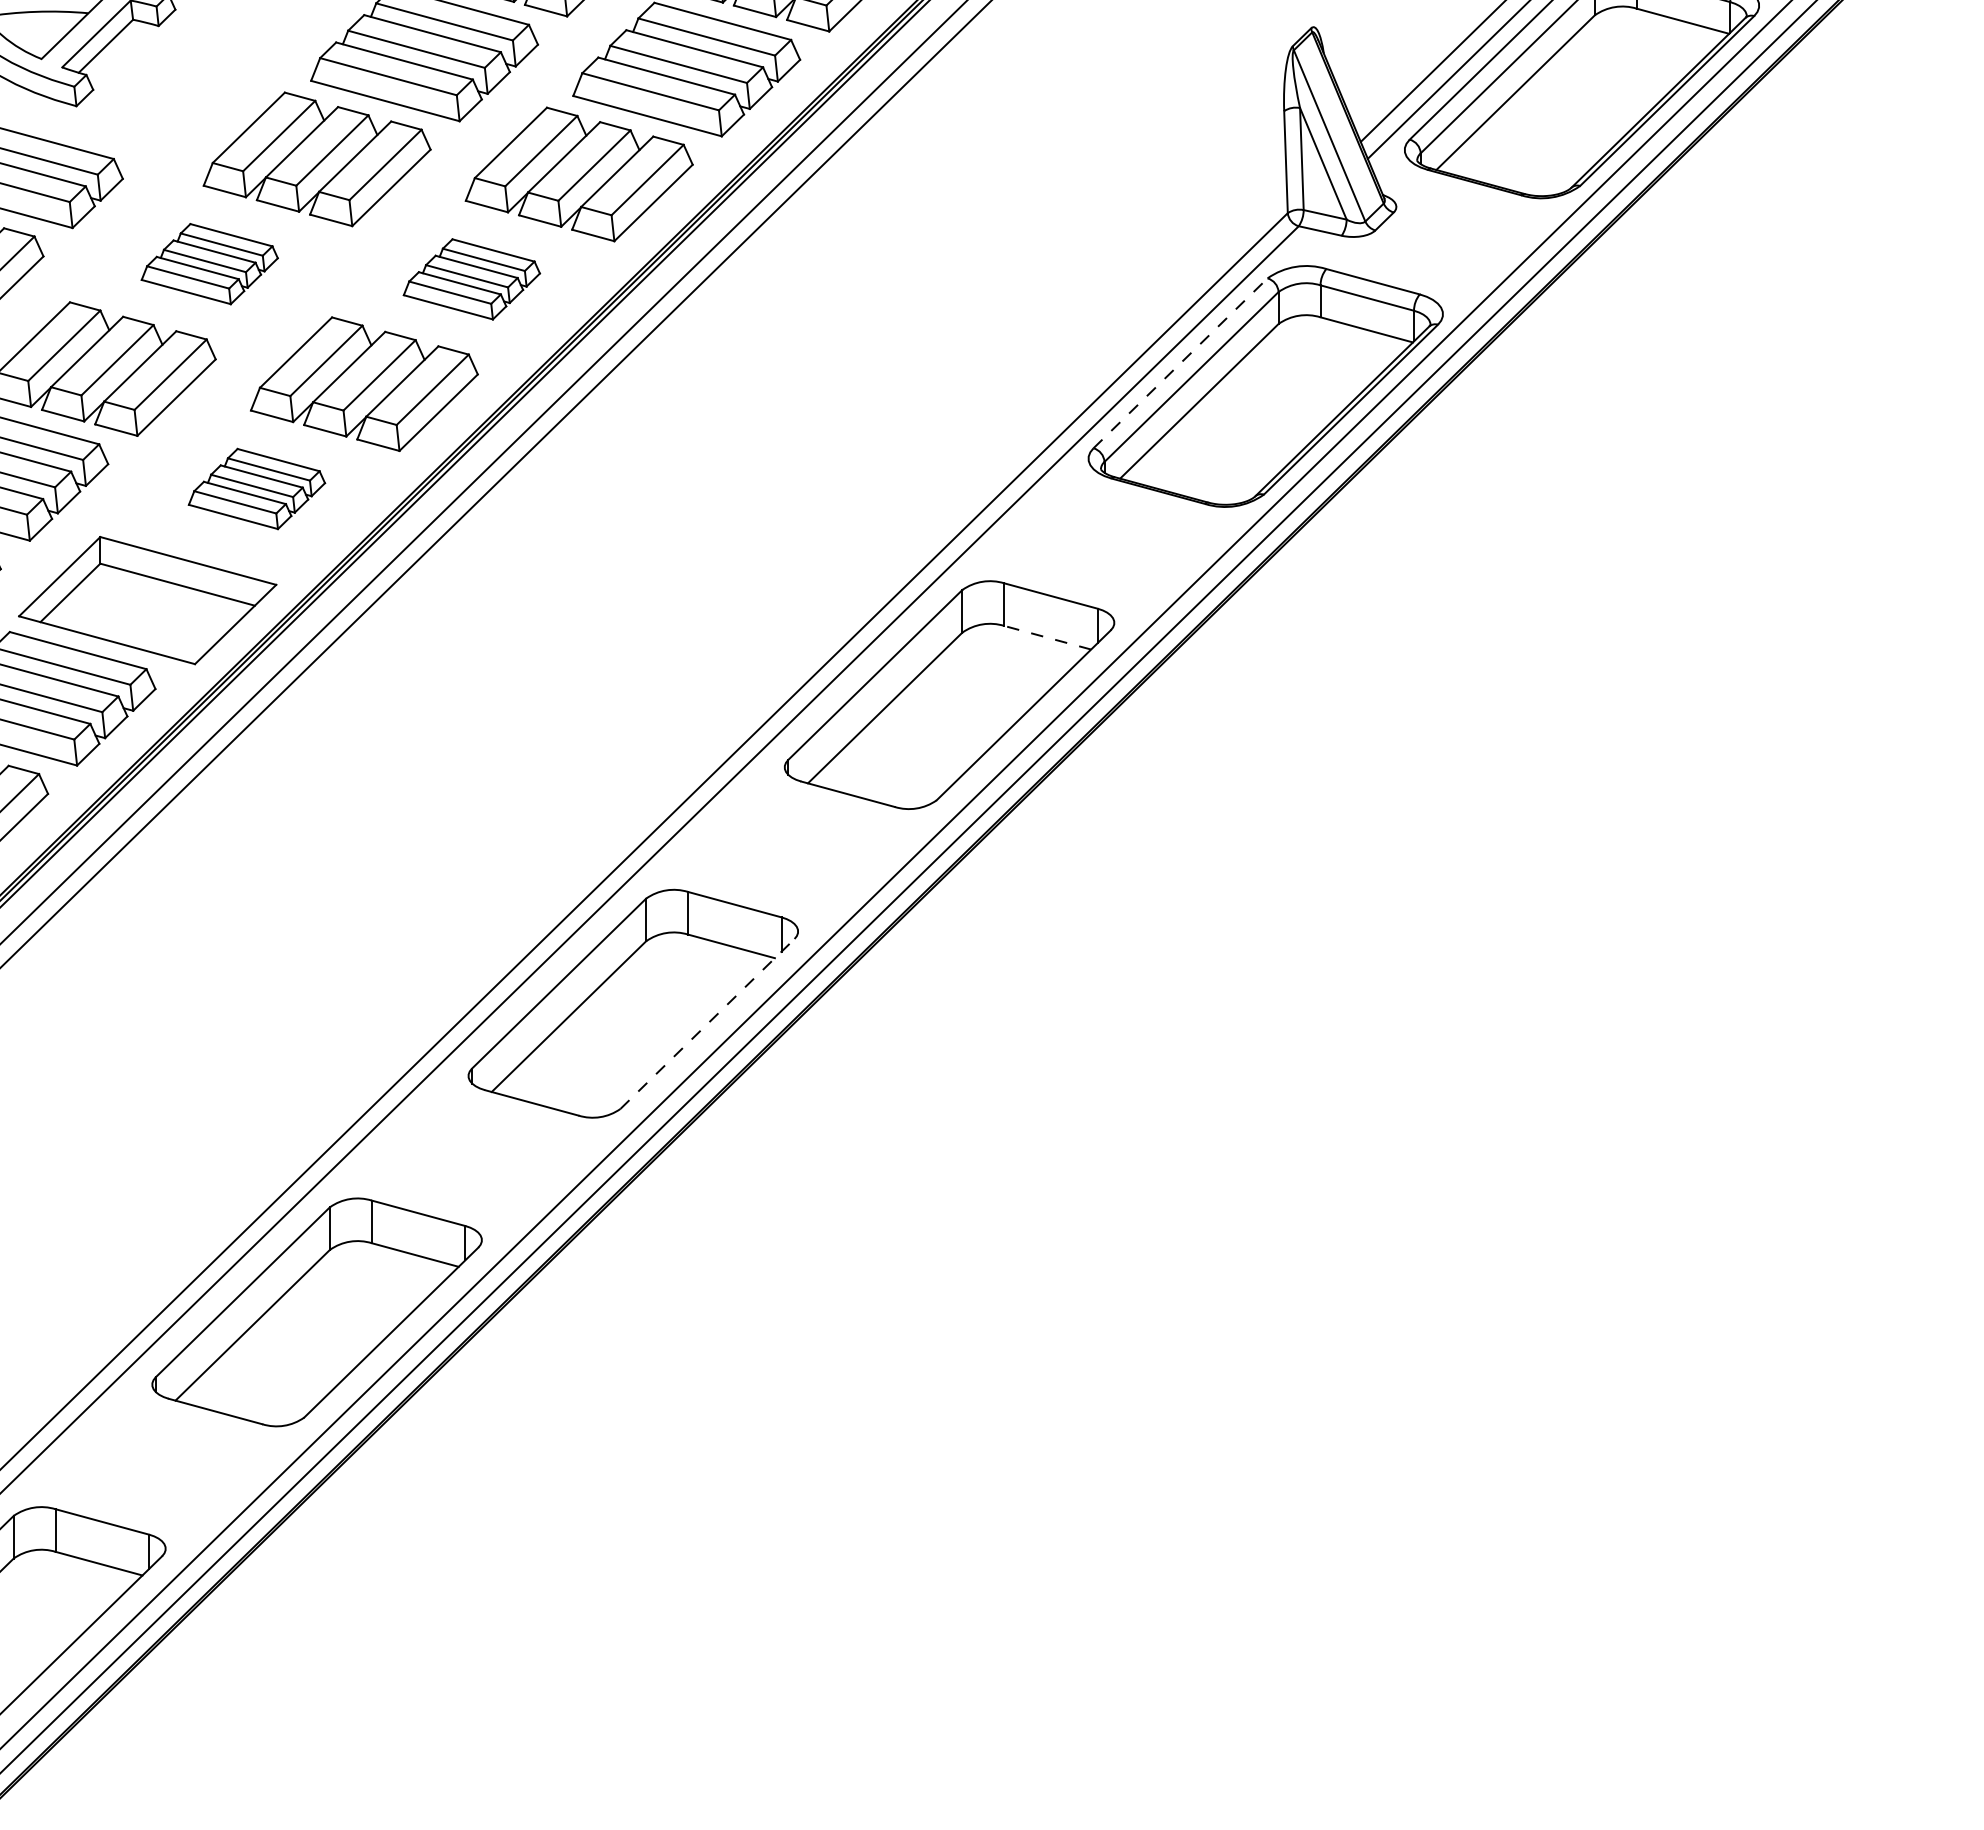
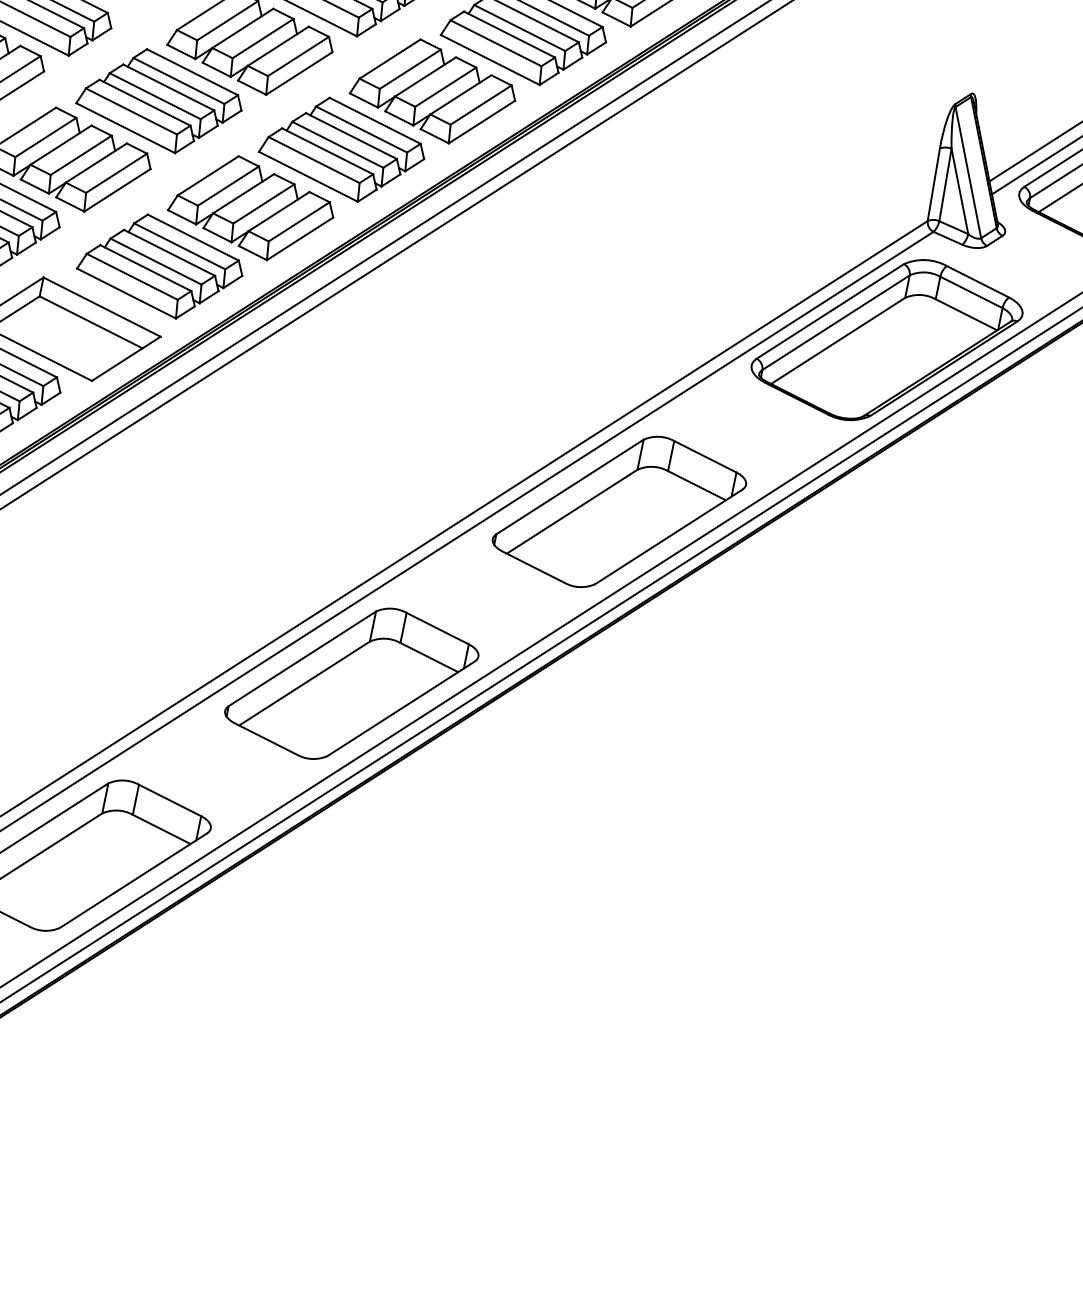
part: (209, 263) -> (160, 100), size x1.67
part: (471, 279) -> (342, 149), size x1.67
line: (1180, 363) -> (830, 311), dashed -> solid
part: (256, 488) -> (160, 265), size x1.67
line: (1047, 637) -> (696, 485), dashed -> solid
line: (707, 1023) -> (401, 708), dashed -> solid

